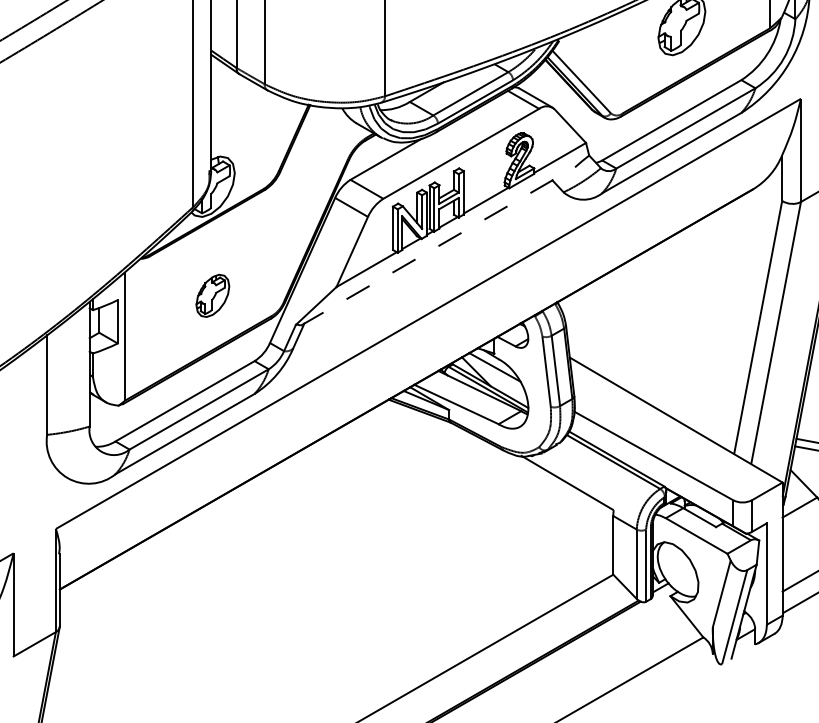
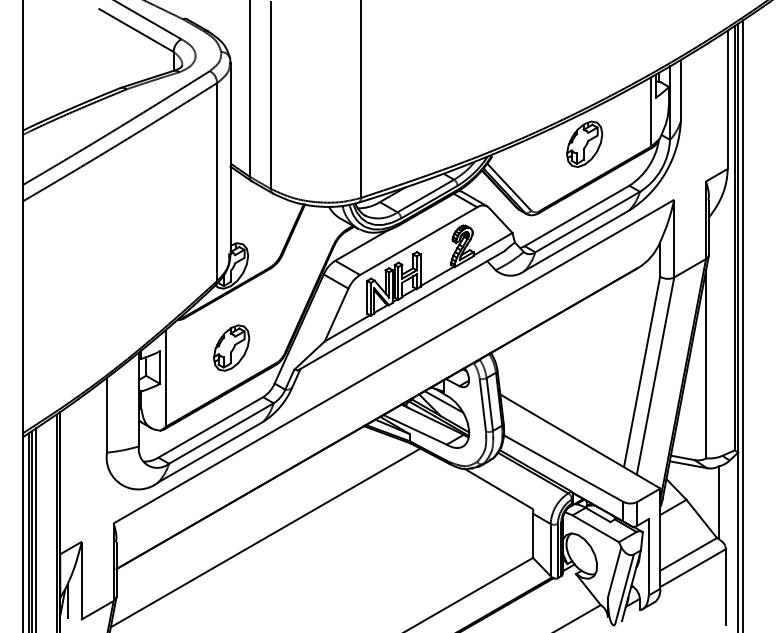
line: (438, 245) -> (401, 310), dashed -> solid
part: (212, 295) -> (231, 347), size x1.43
line: (257, 547) -> (265, 537), added

